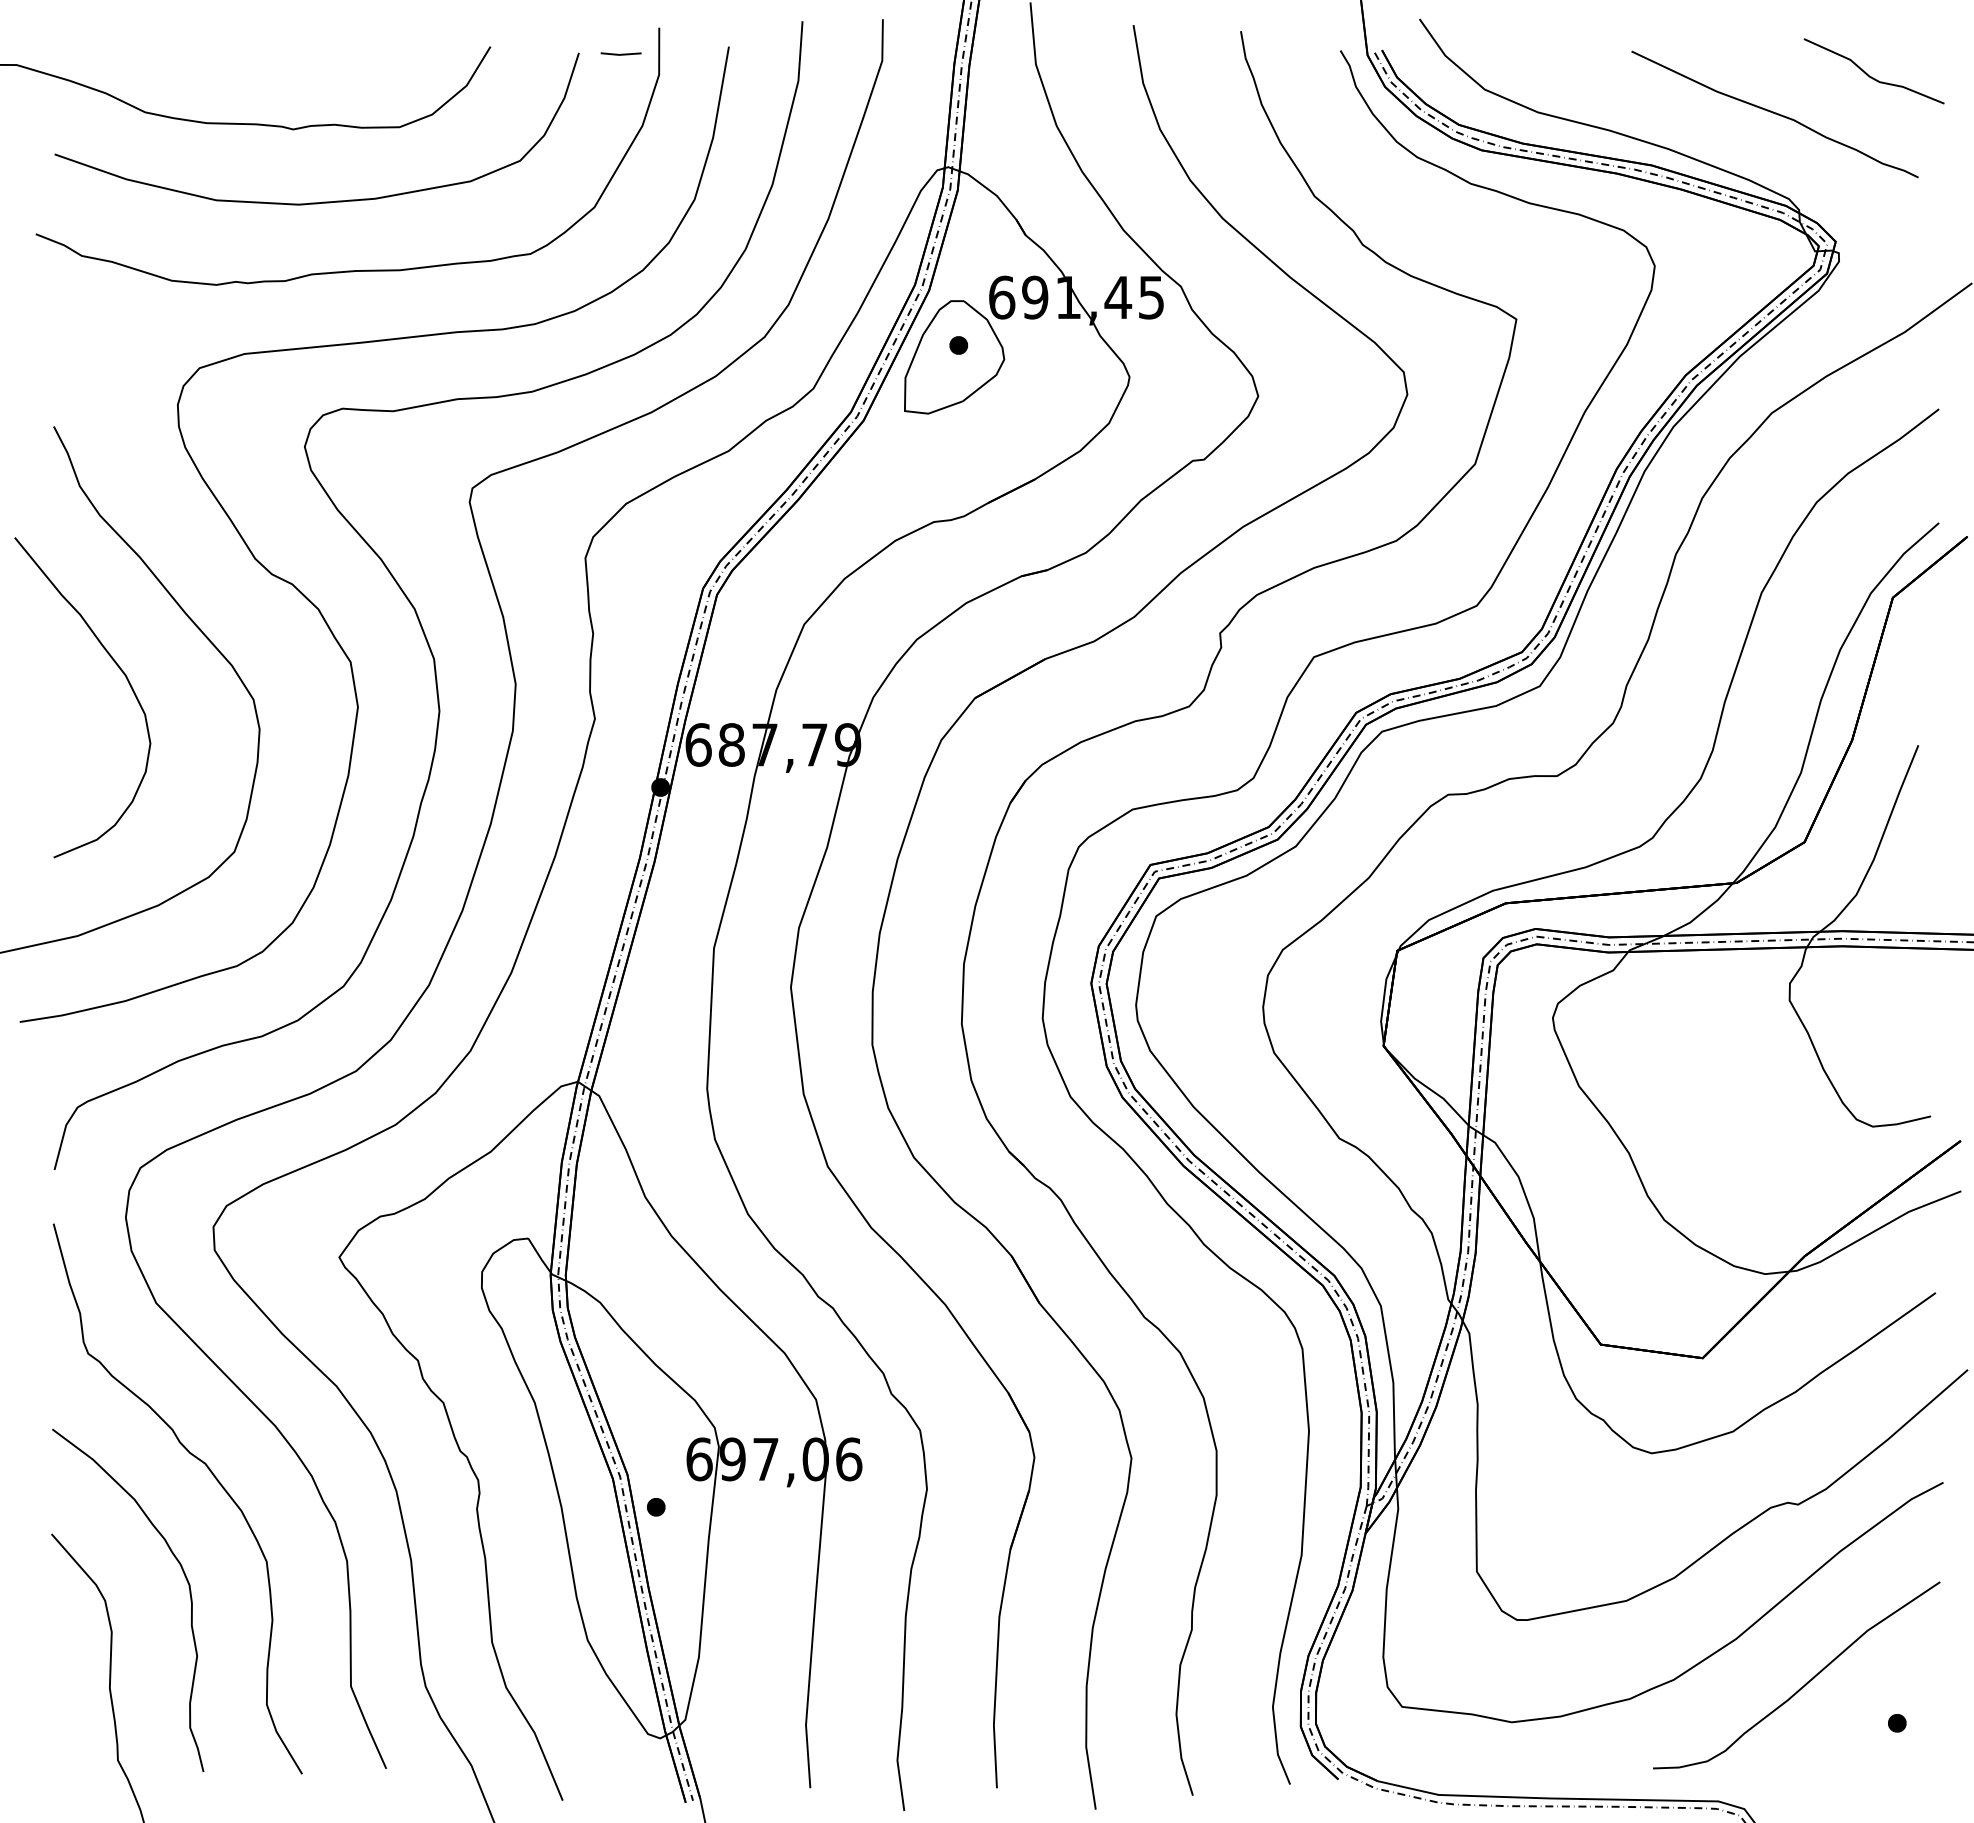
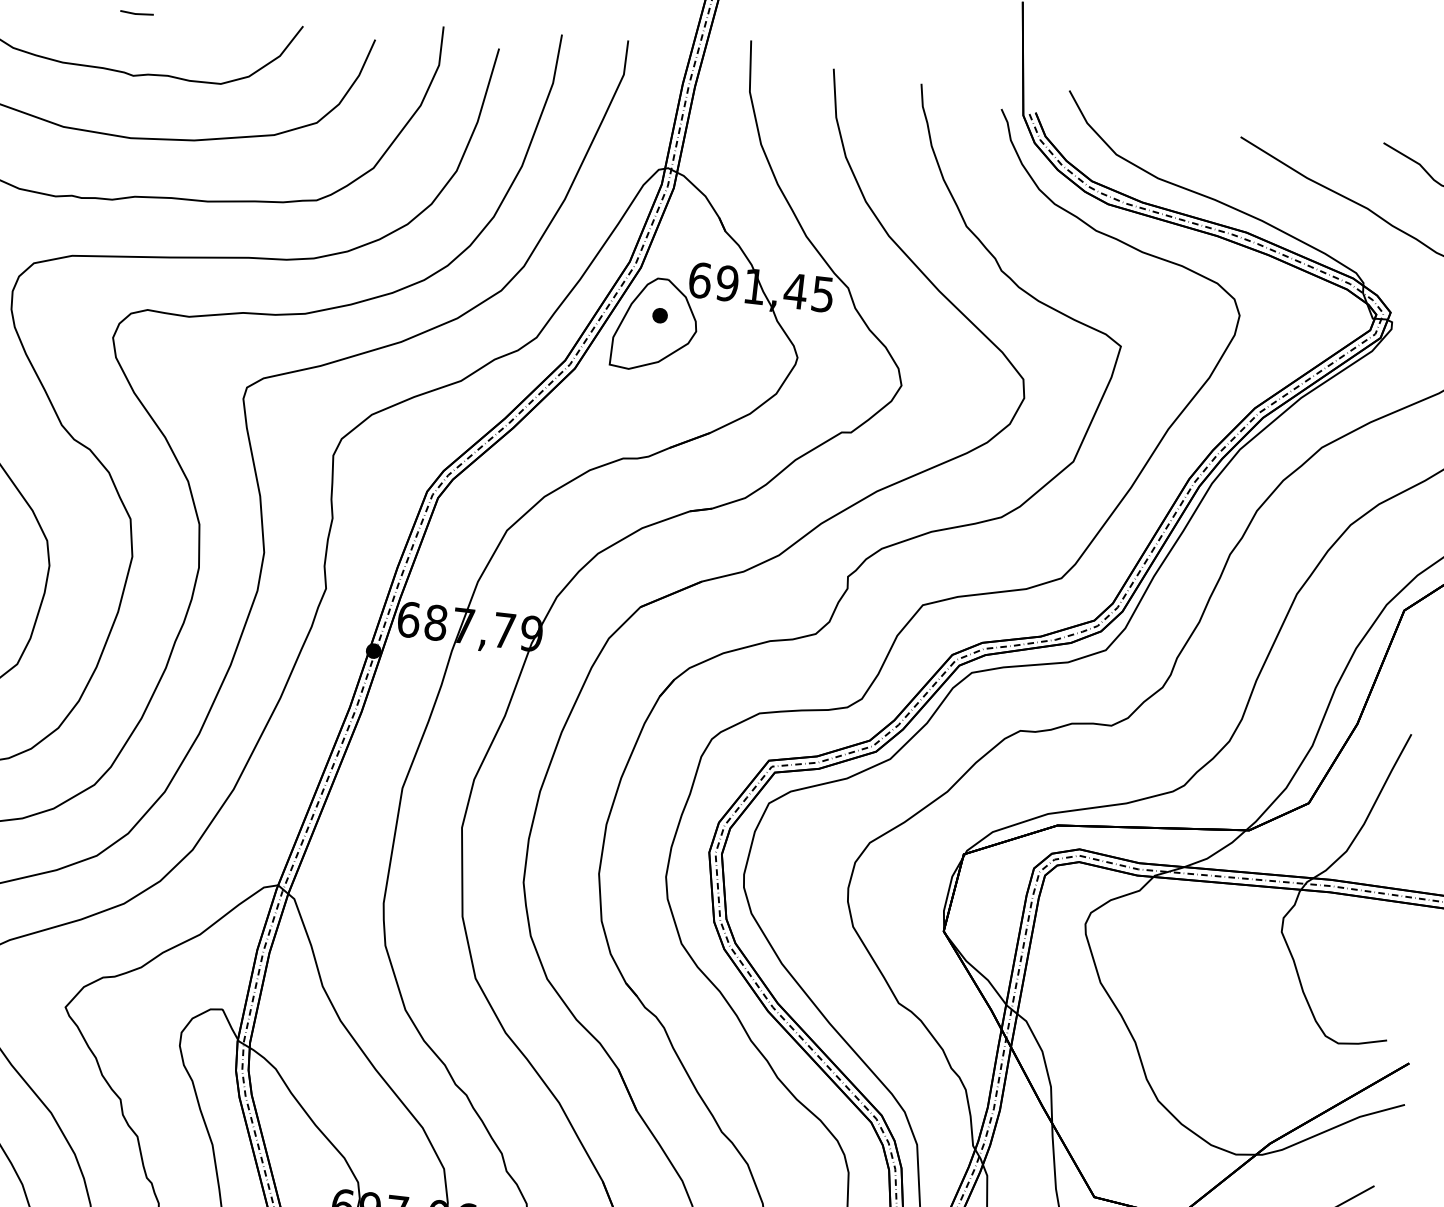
line: (621, 53) -> (137, 13), moved

